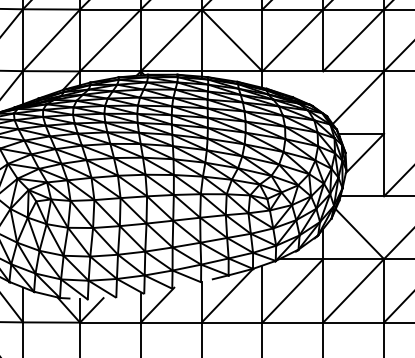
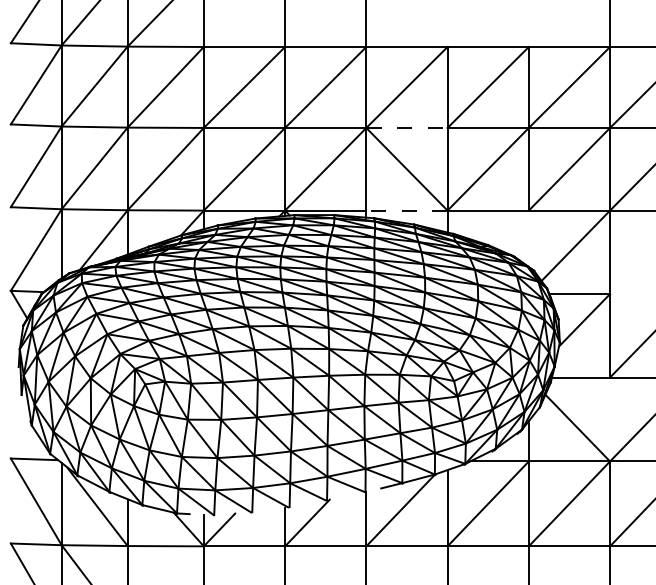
line: (231, 9) -> (406, 127), solid -> dashed
line: (231, 71) -> (406, 210), solid -> dashed

